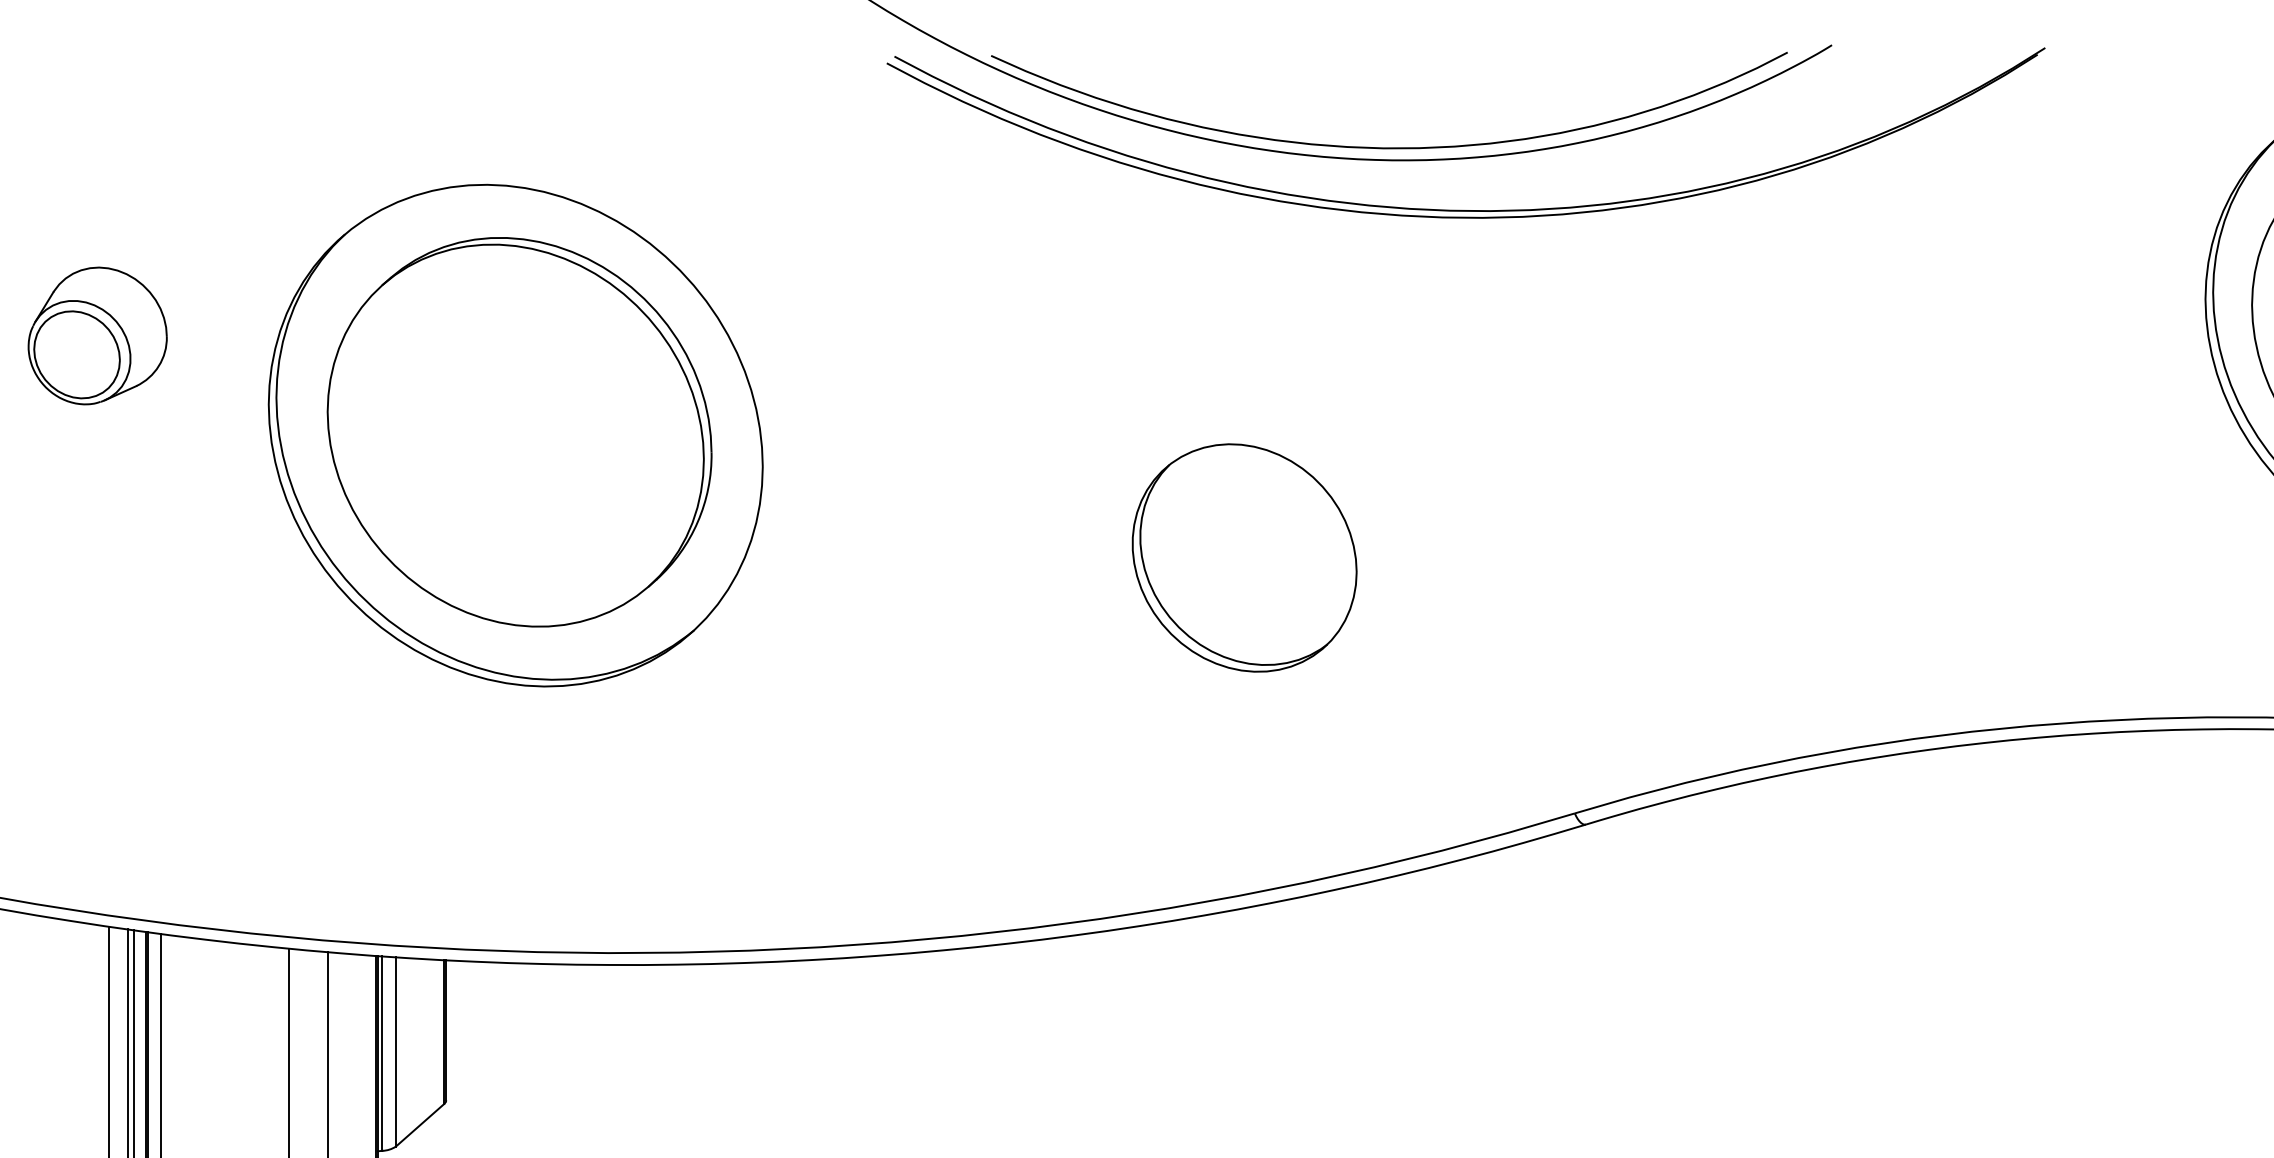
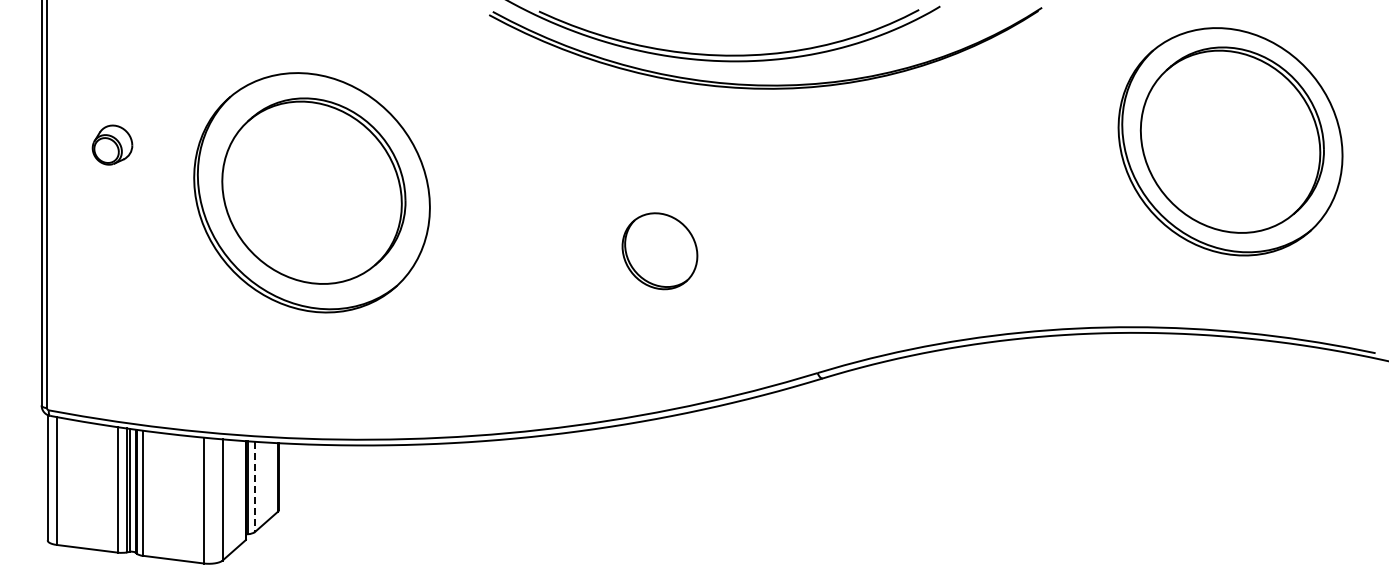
part: (97, 334) -> (112, 144), size x0.6
part: (1243, 558) -> (659, 251), size x0.7
line: (395, 1053) -> (254, 487), solid -> dashed

